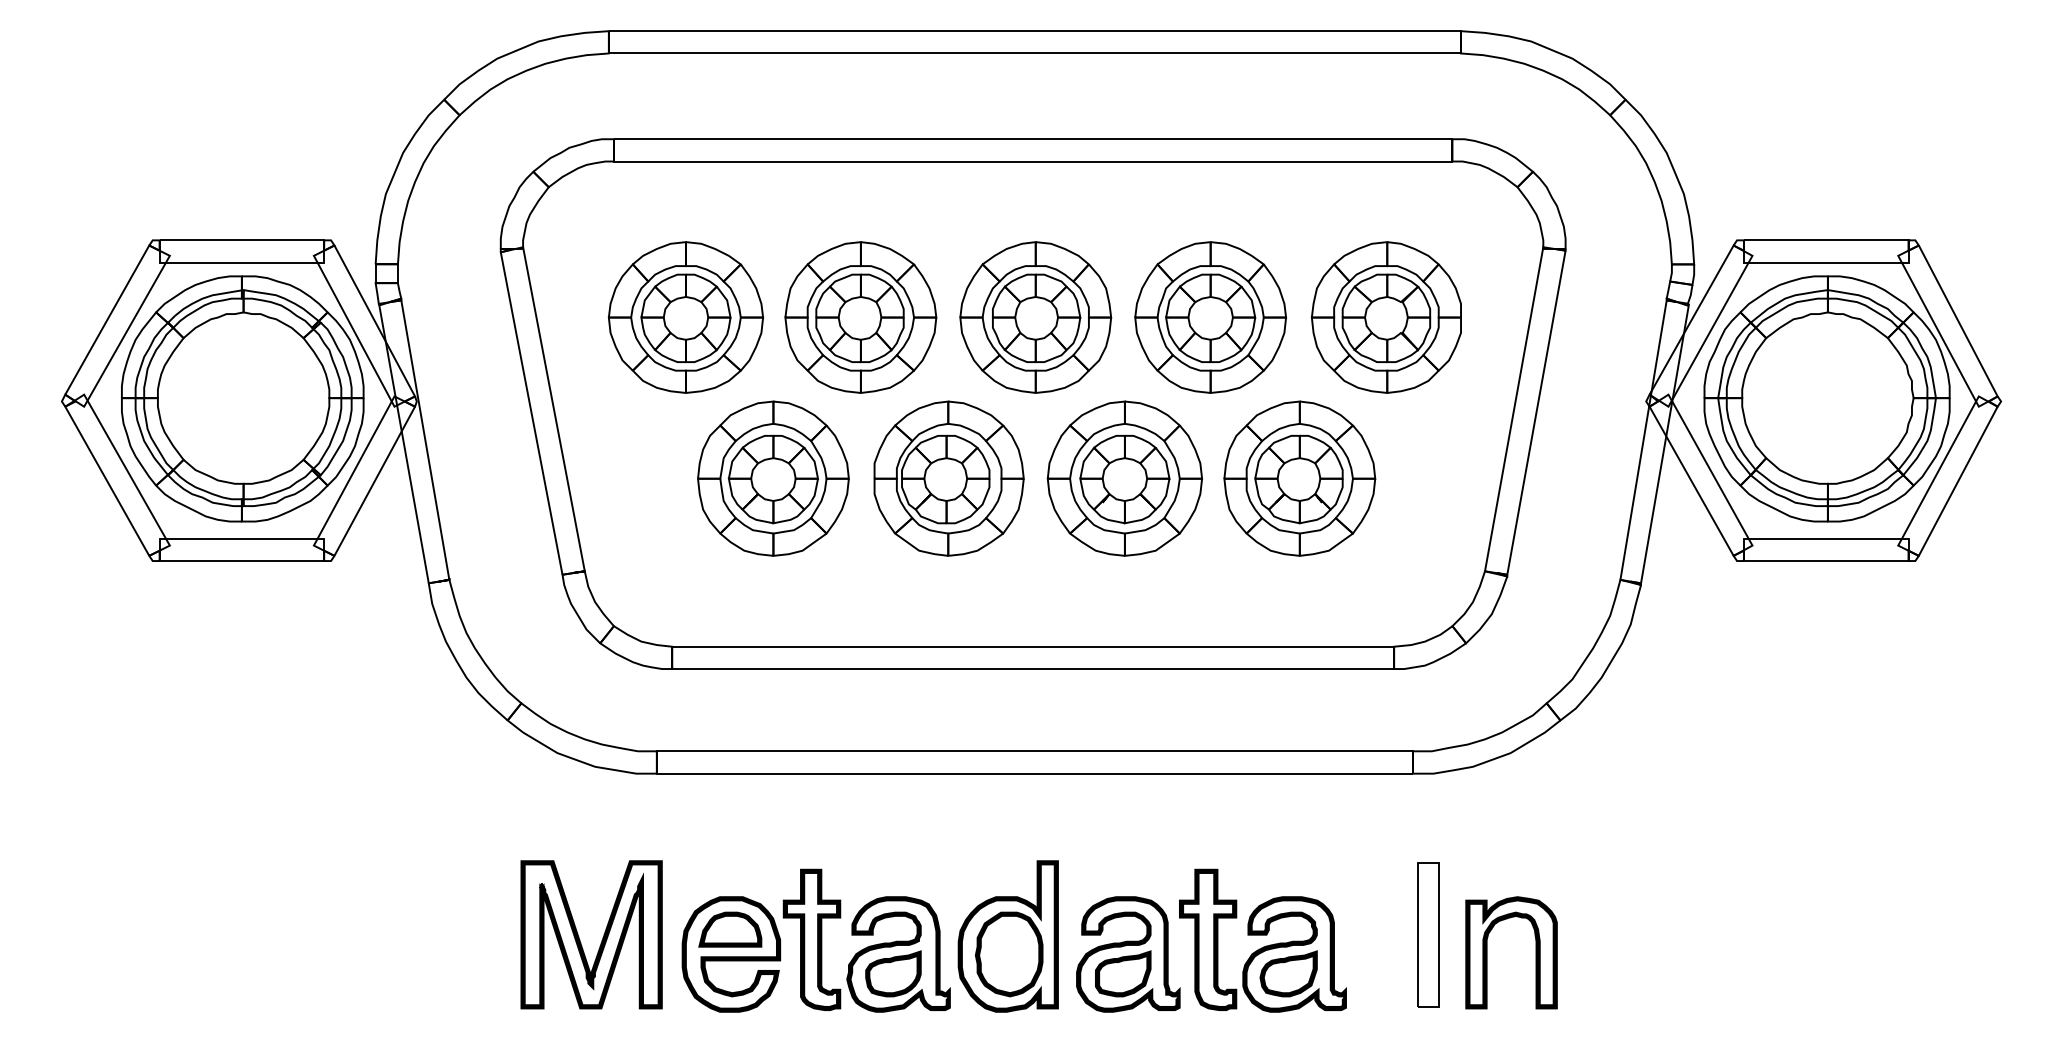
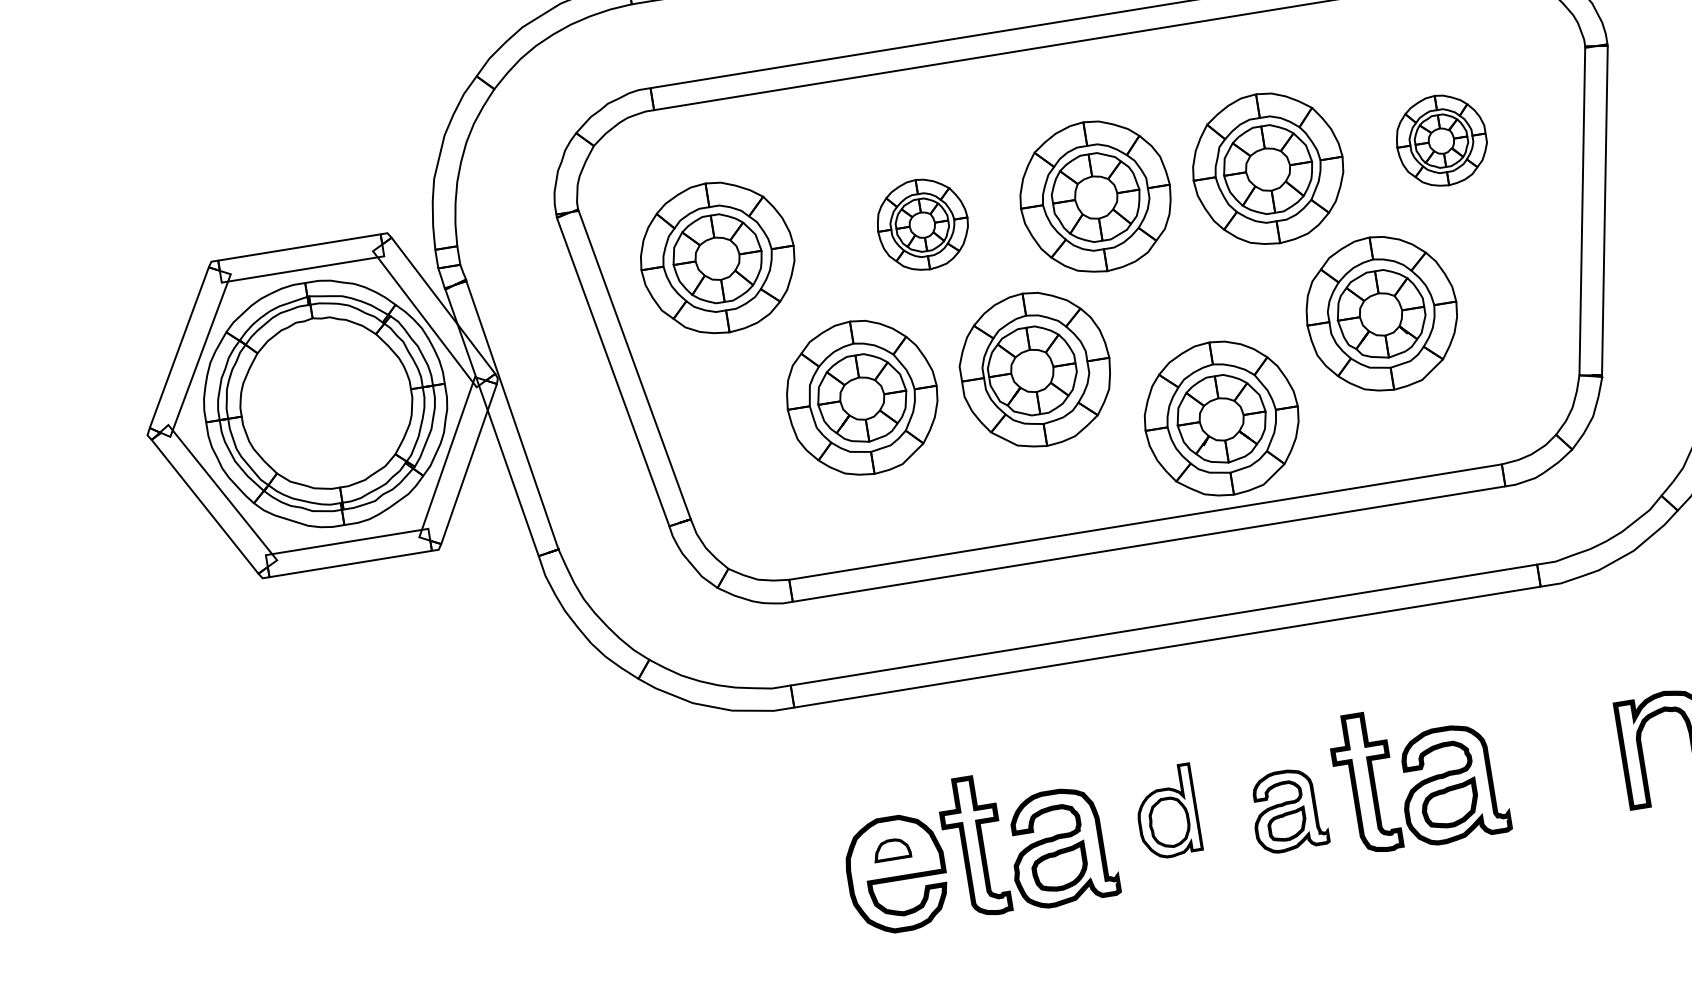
part: (685, 317) -> (717, 257), moved
part: (860, 317) -> (922, 224), size x0.6
part: (1385, 317) -> (1440, 140), size x0.6
part: (1124, 478) -> (1221, 418), moved
part: (730, 929) -> (891, 849), size x0.6
part: (1428, 934) -> (1581, 742), removed
part: (1007, 936) -> (1166, 812), size x0.6
part: (602, 937) -> (766, 877), removed
part: (1128, 954) -> (1288, 810), size x0.7

